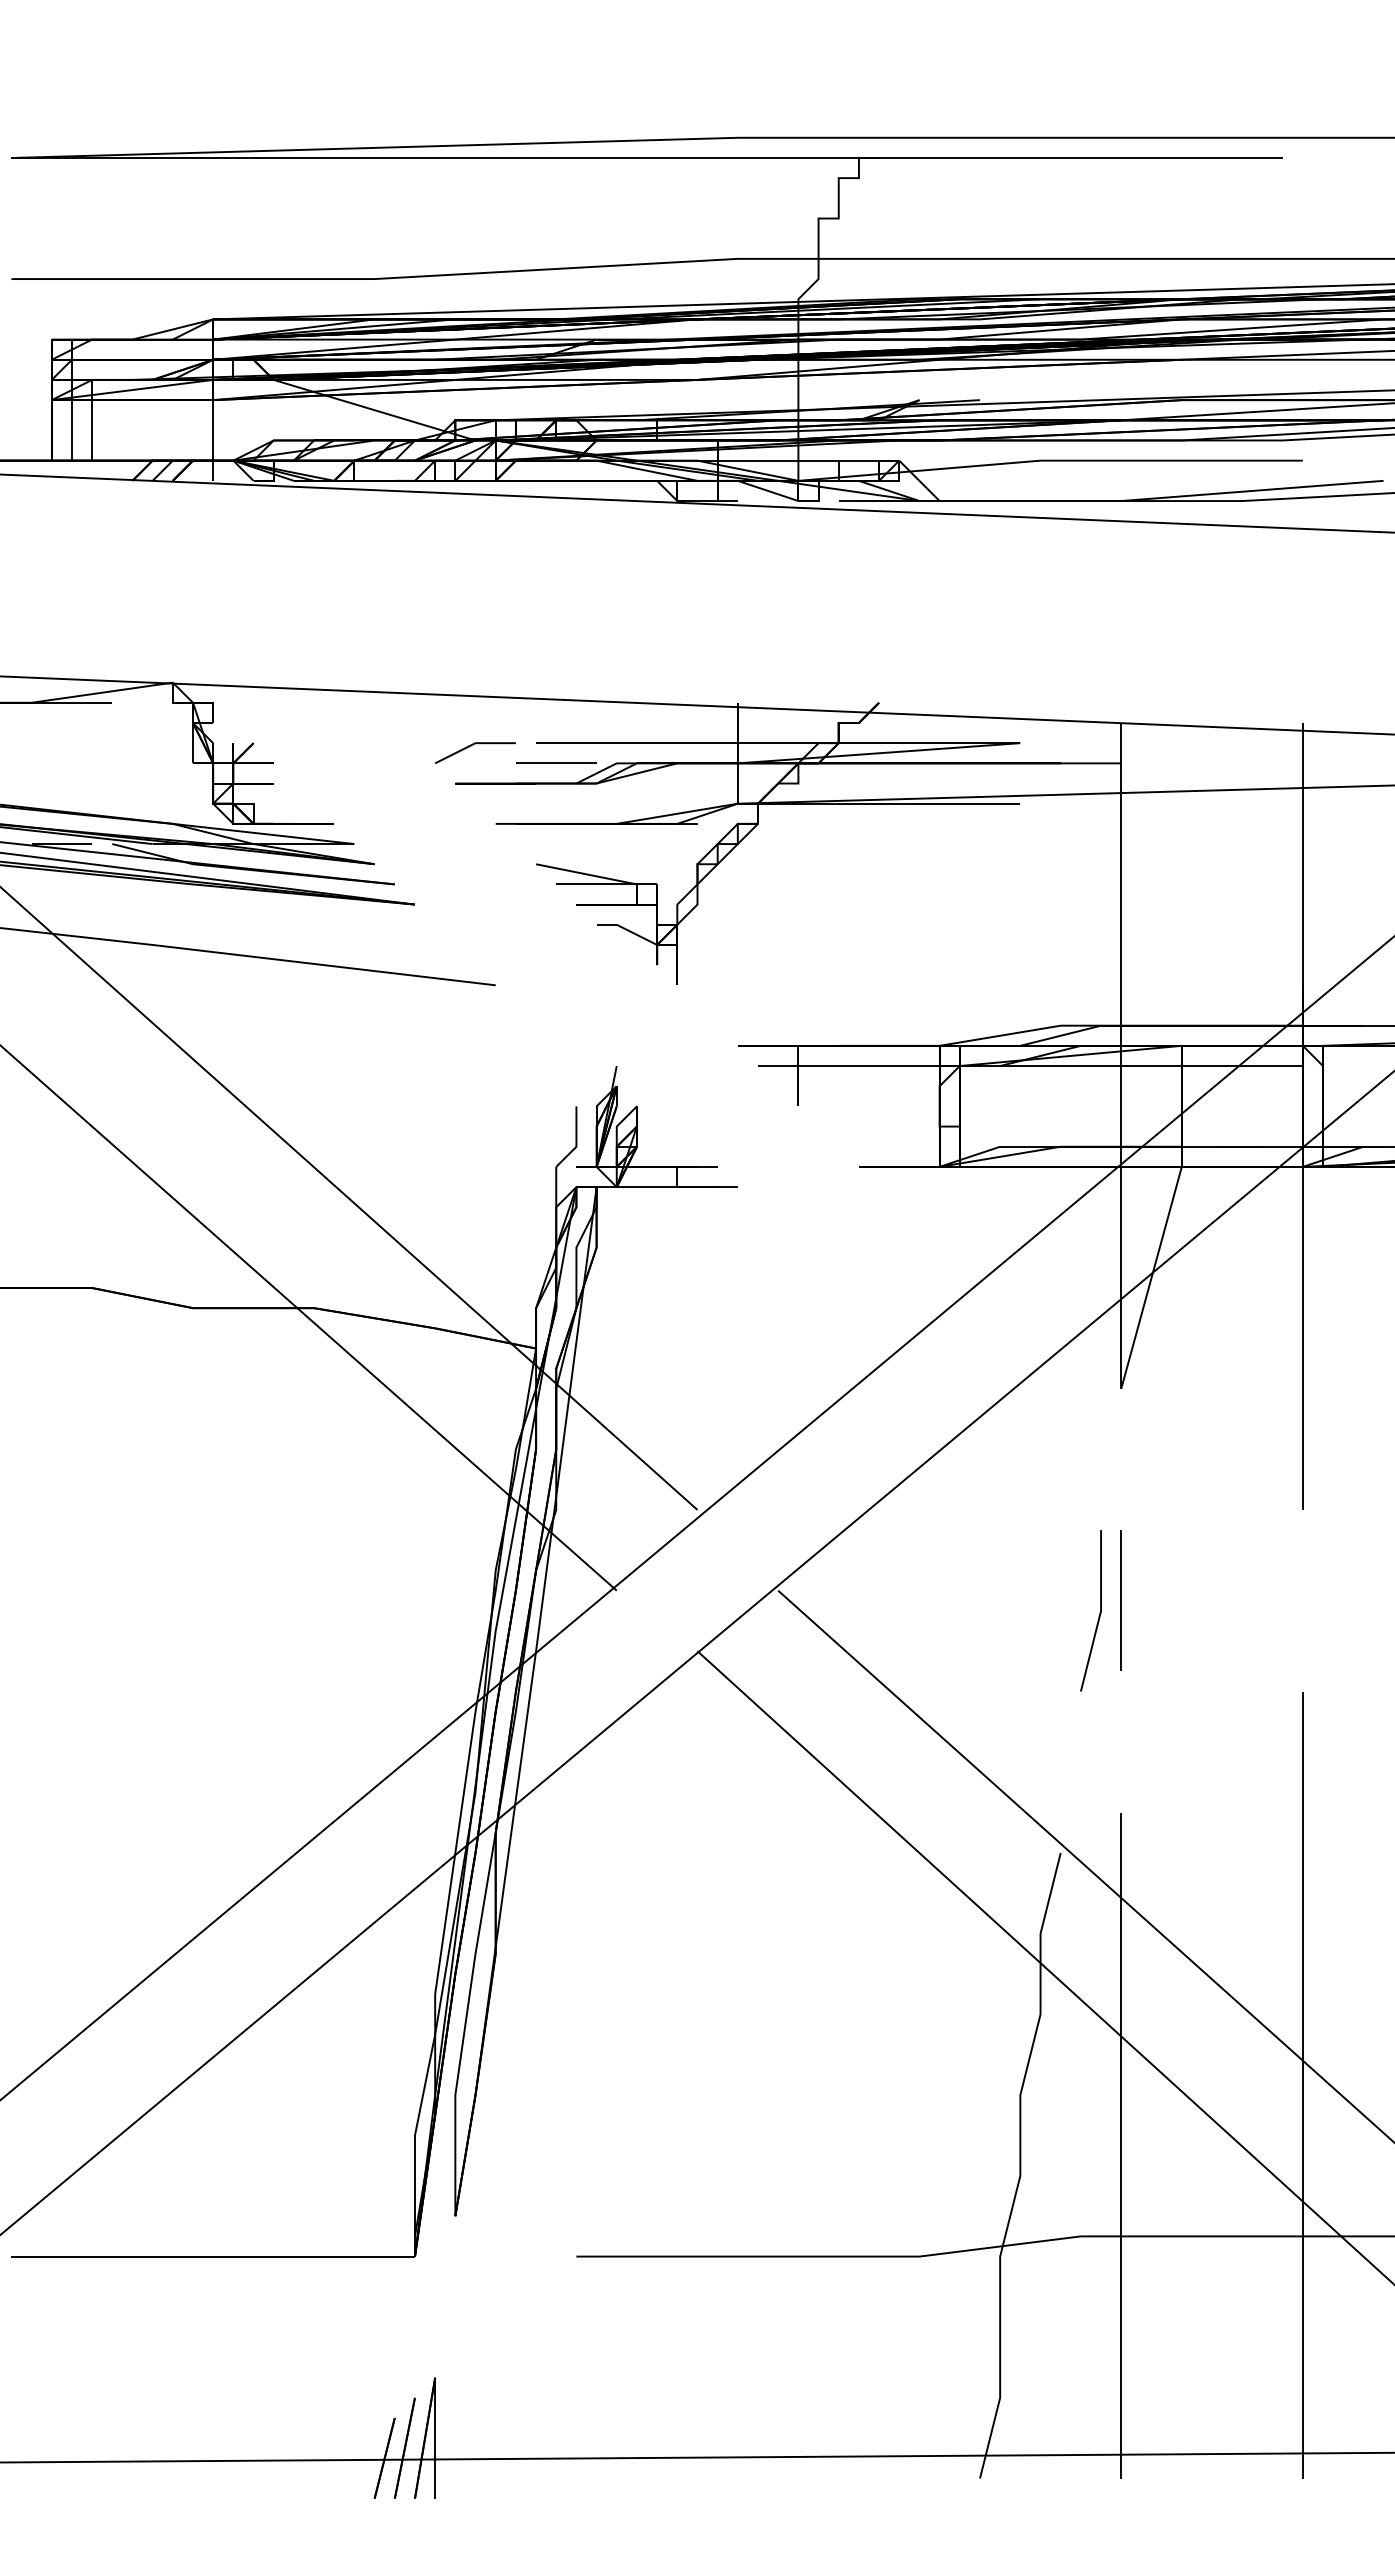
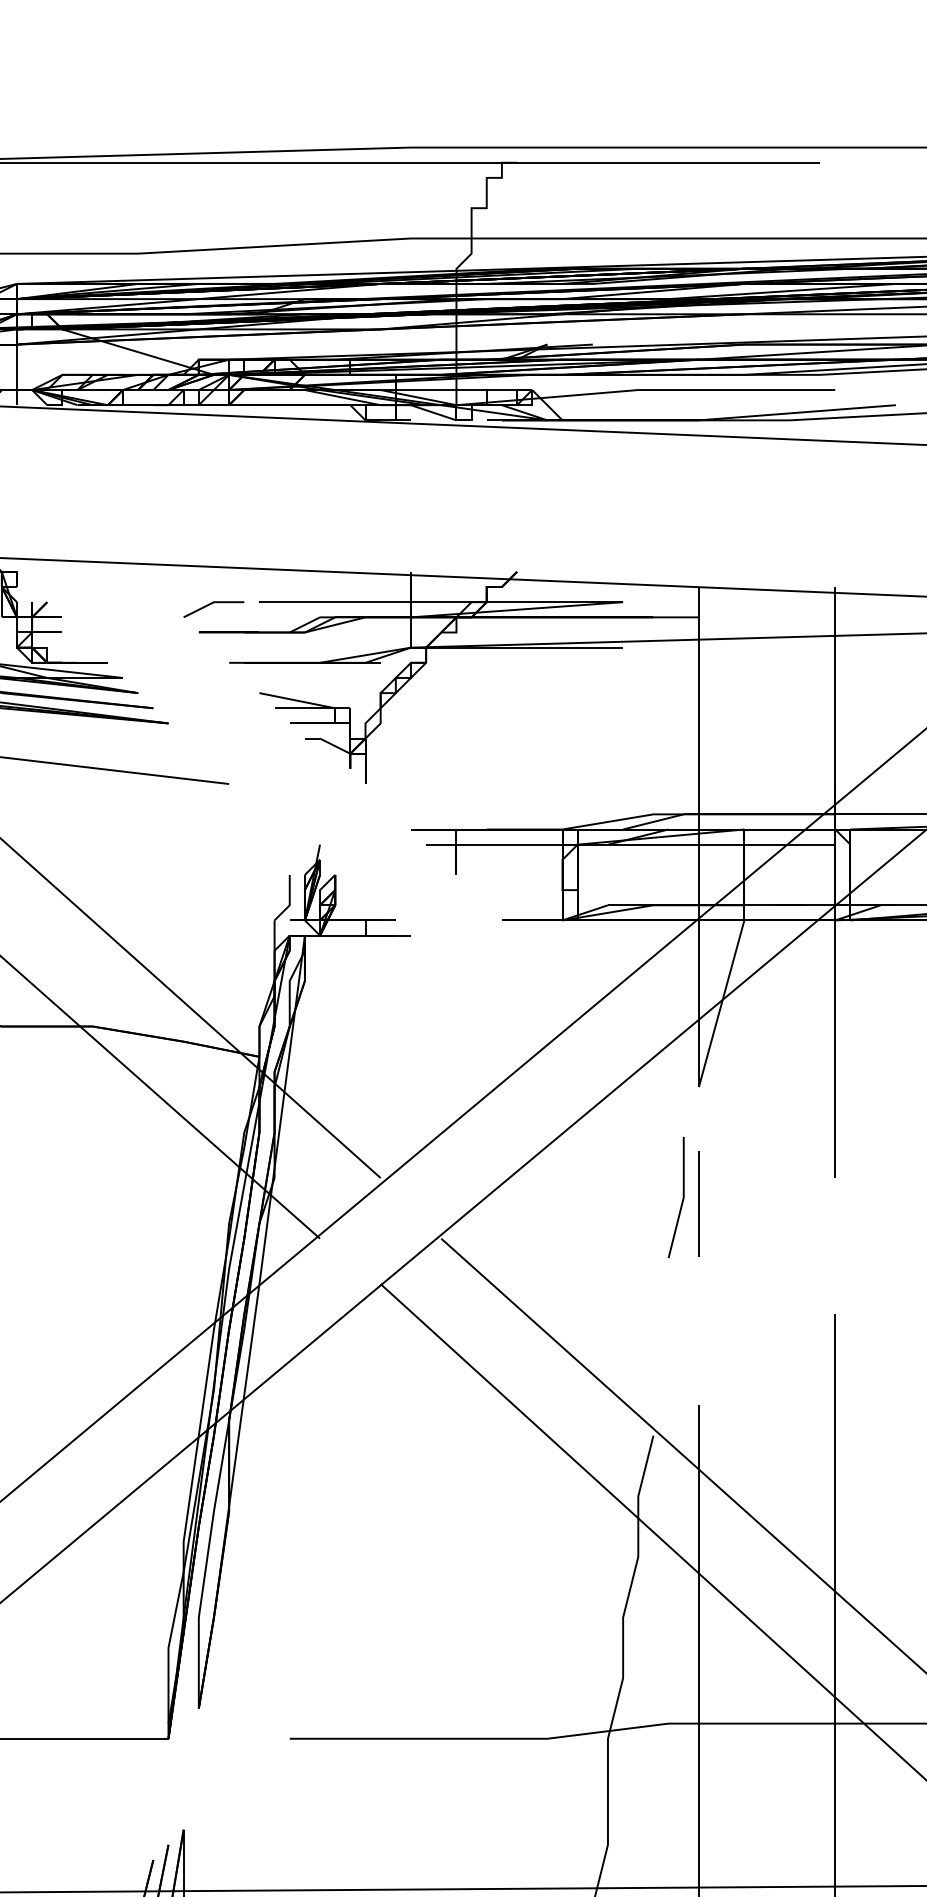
line: (556, 762) -> (274, 616), removed
line: (1120, 1600) -> (698, 1203), moved
line: (1099, 1612) -> (682, 1198), moved

